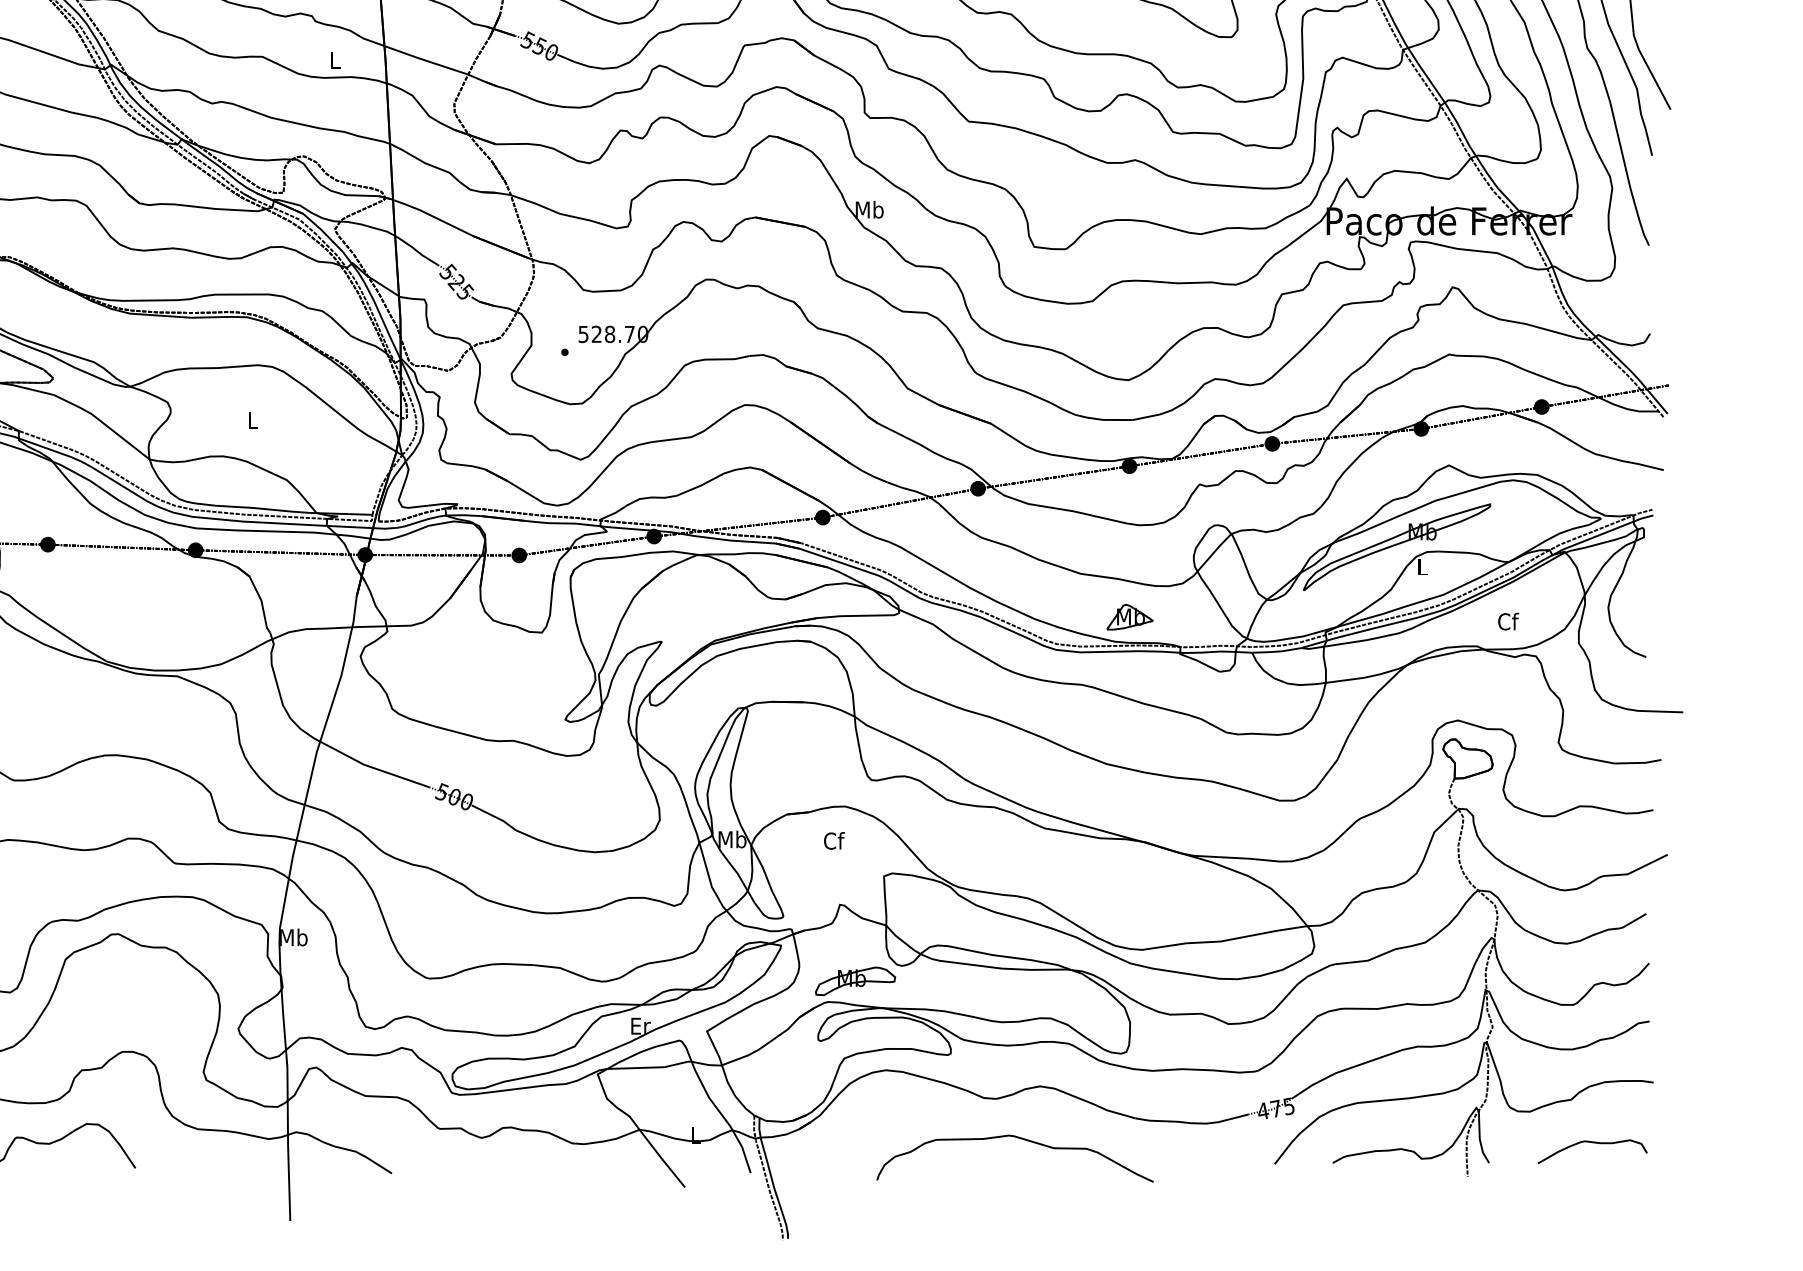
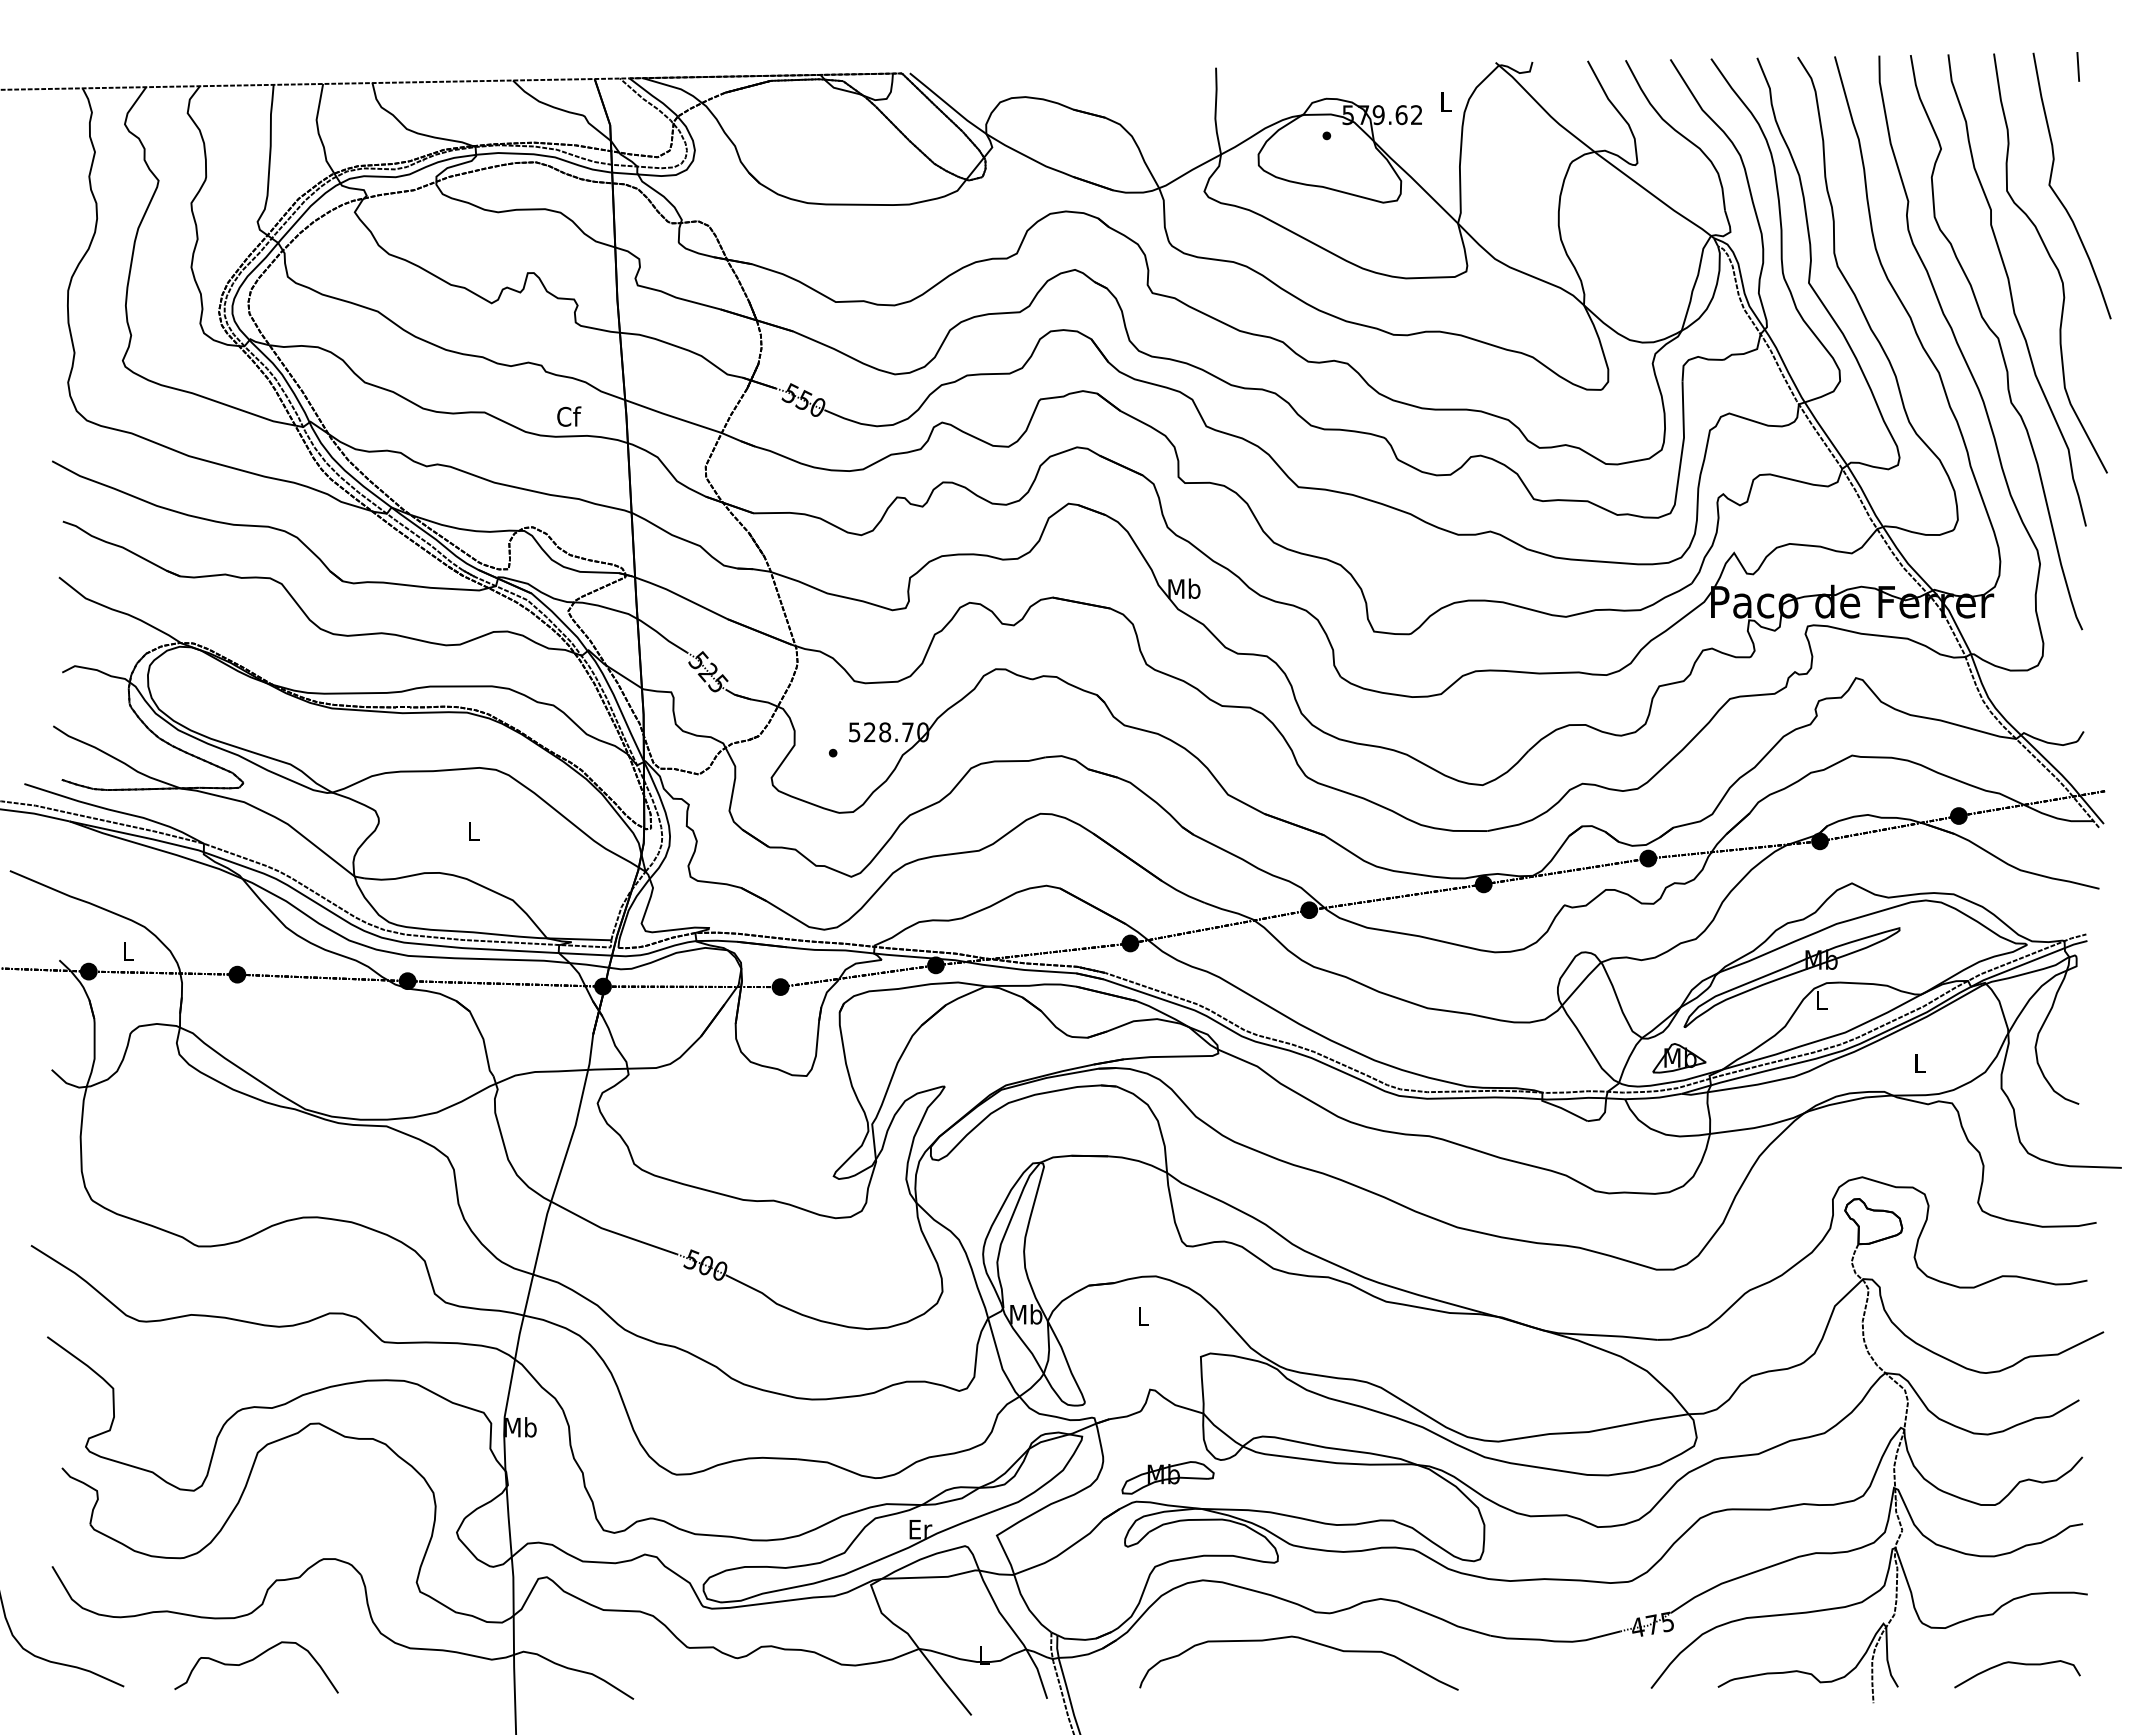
text: (336, 60) -> (569, 416), L -> Cf
part: (1130, 617) -> (1679, 1058), moved
text: (1508, 621) -> (1920, 1063), Cf -> L
text: (834, 840) -> (1143, 1315), Cf -> L
curve: (1019, 1138) -> (1304, 1640), moved

